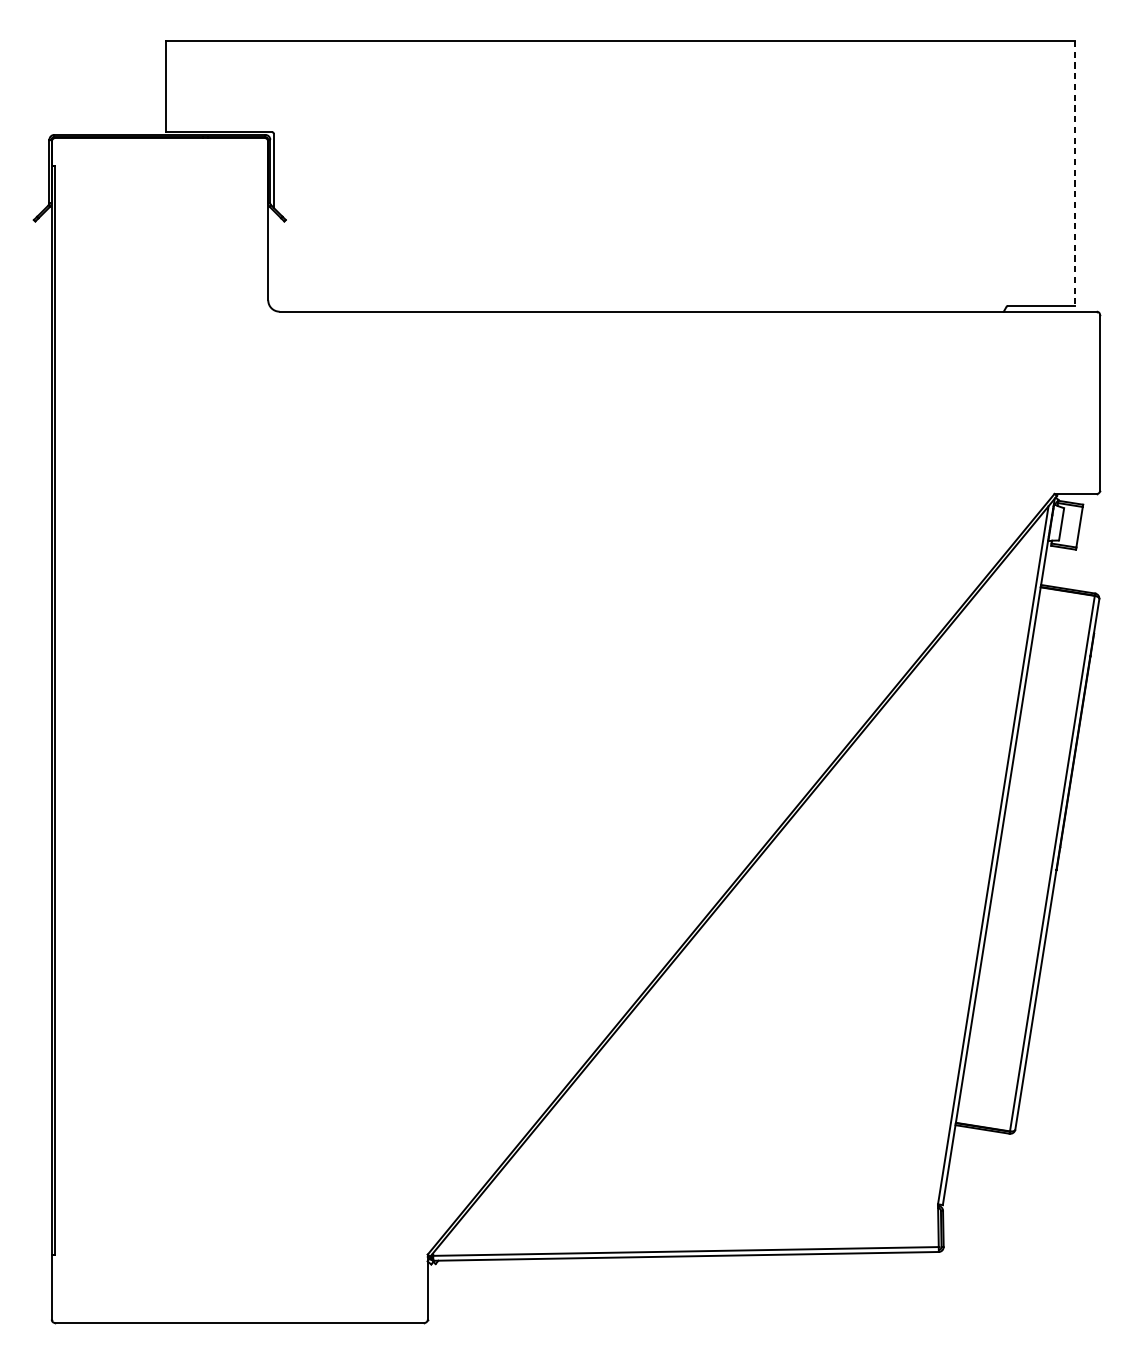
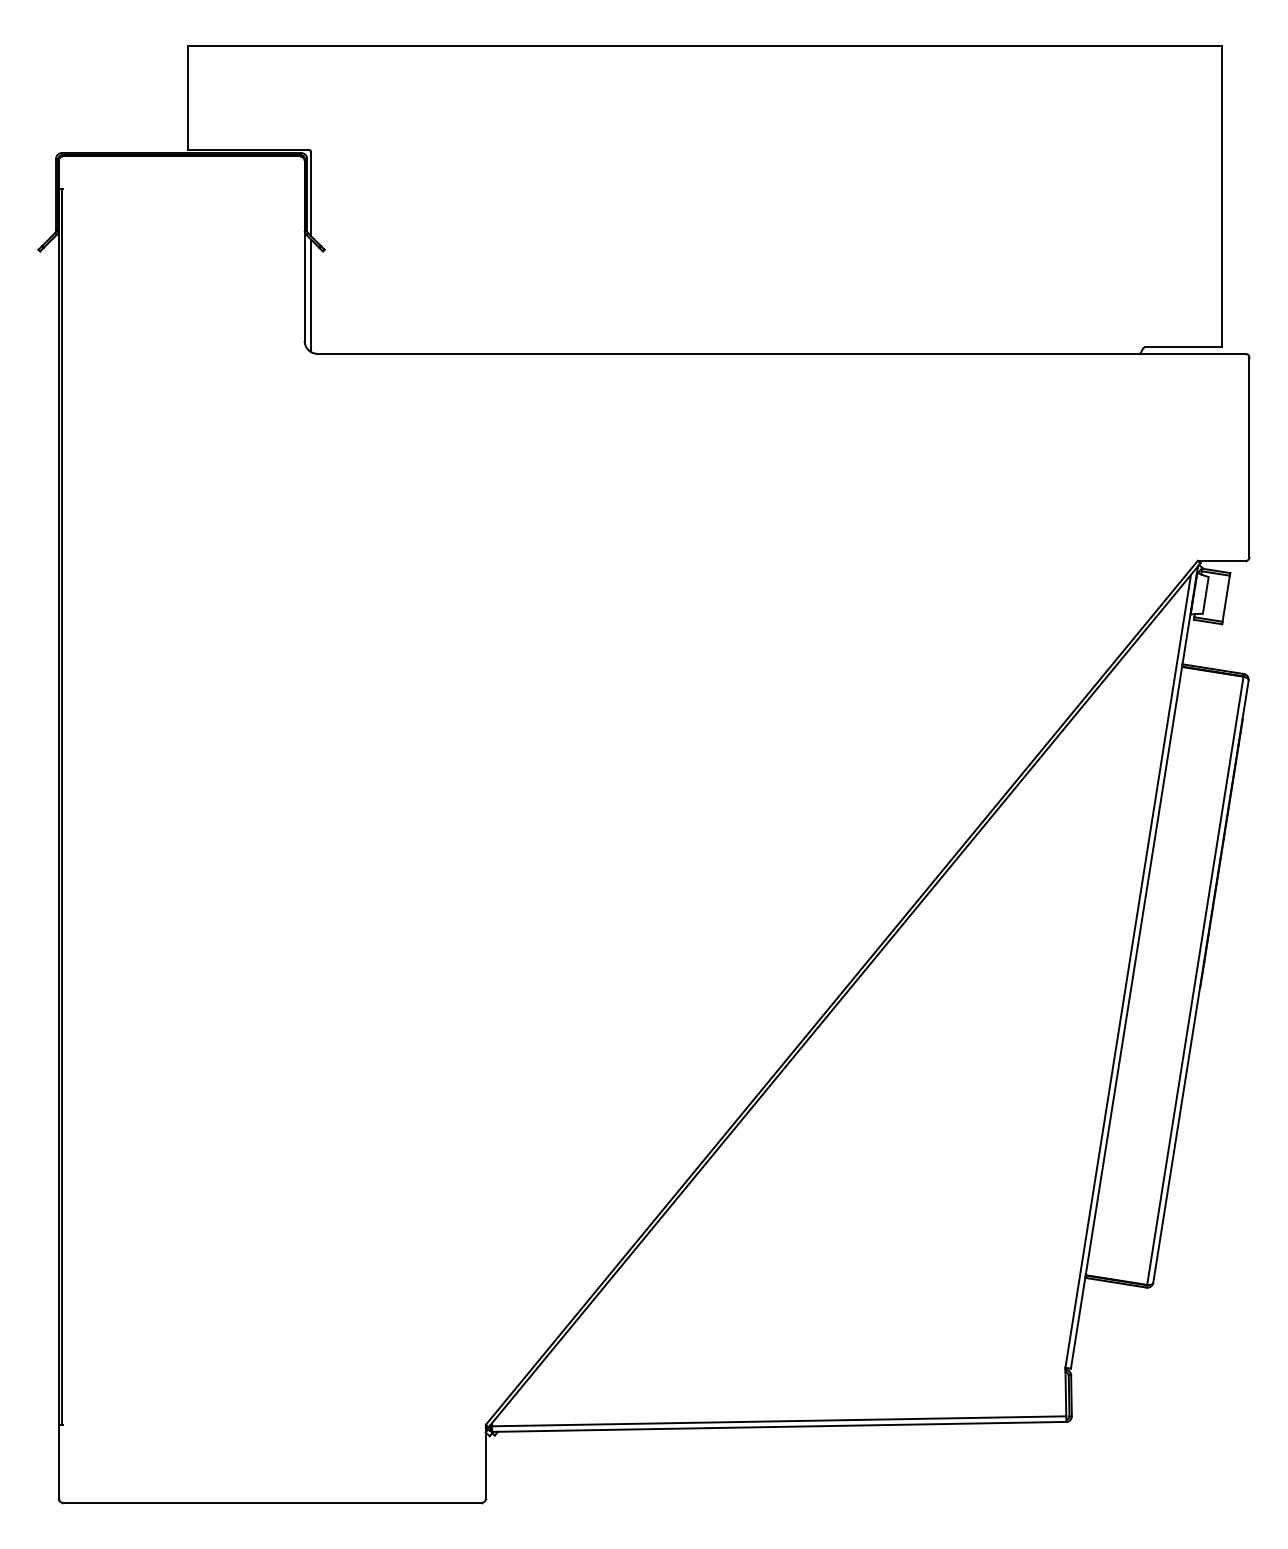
line: (1075, 174) -> (1221, 197), dashed -> solid
line: (274, 260) -> (311, 295), added

